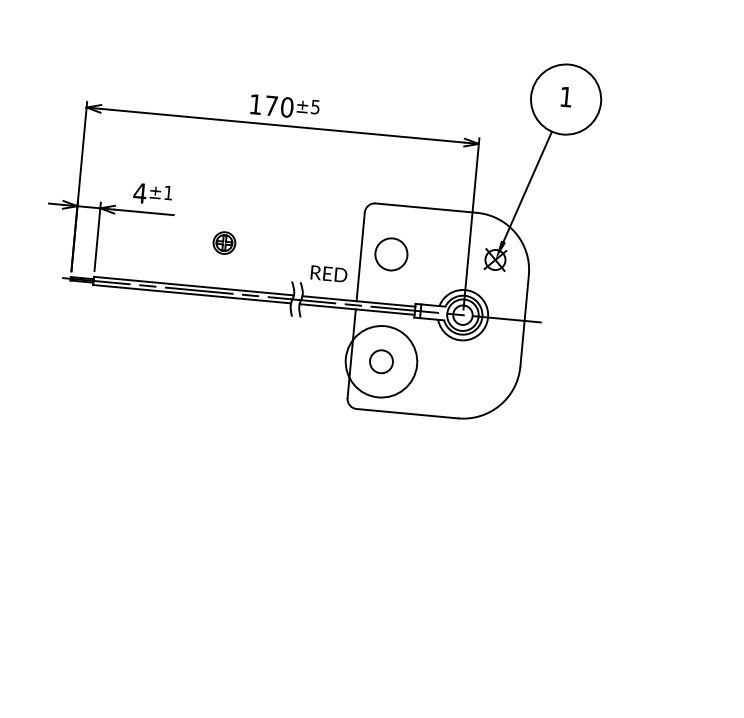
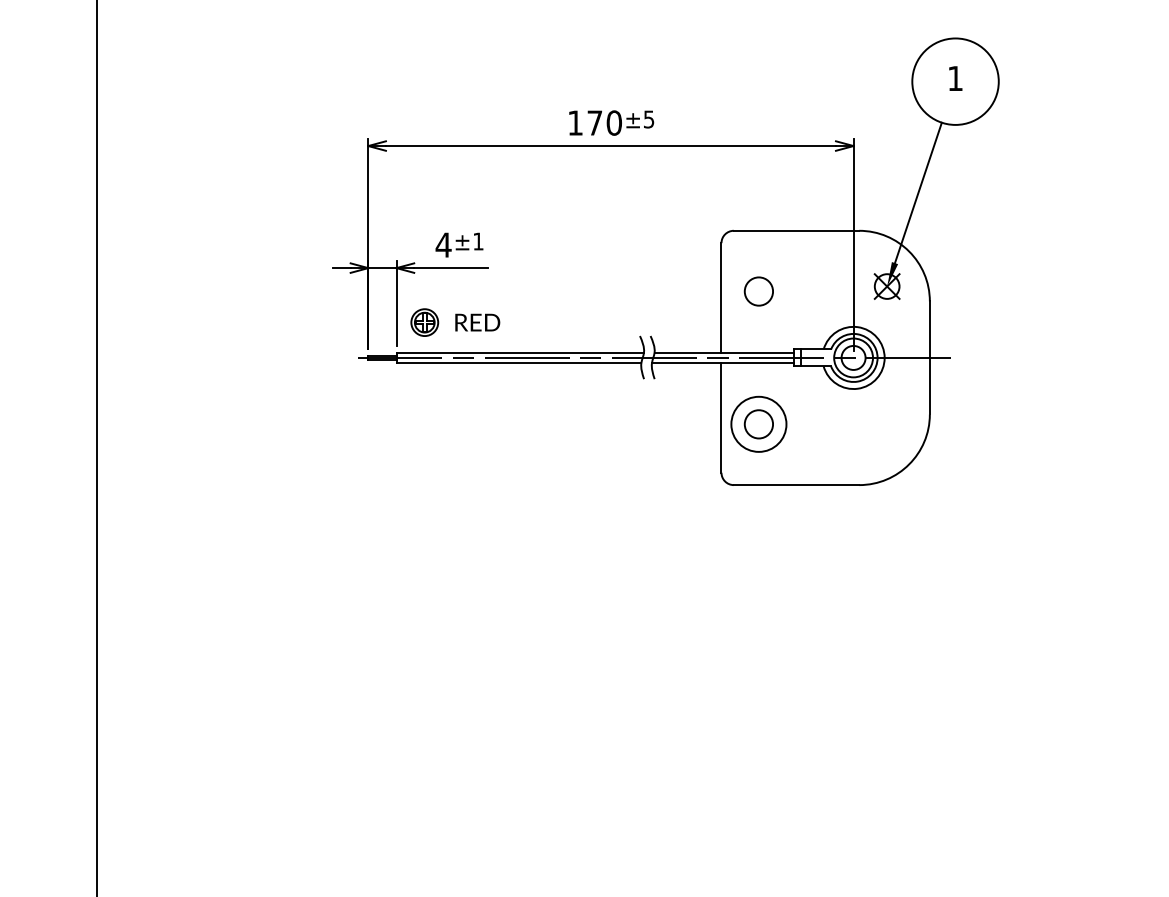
part: (224, 242) -> (424, 322), moved
circle: (391, 254) -> (758, 291), size x0.71
text: (328, 273) -> (477, 322), moved
circle: (381, 361) -> (758, 423), size x0.62

